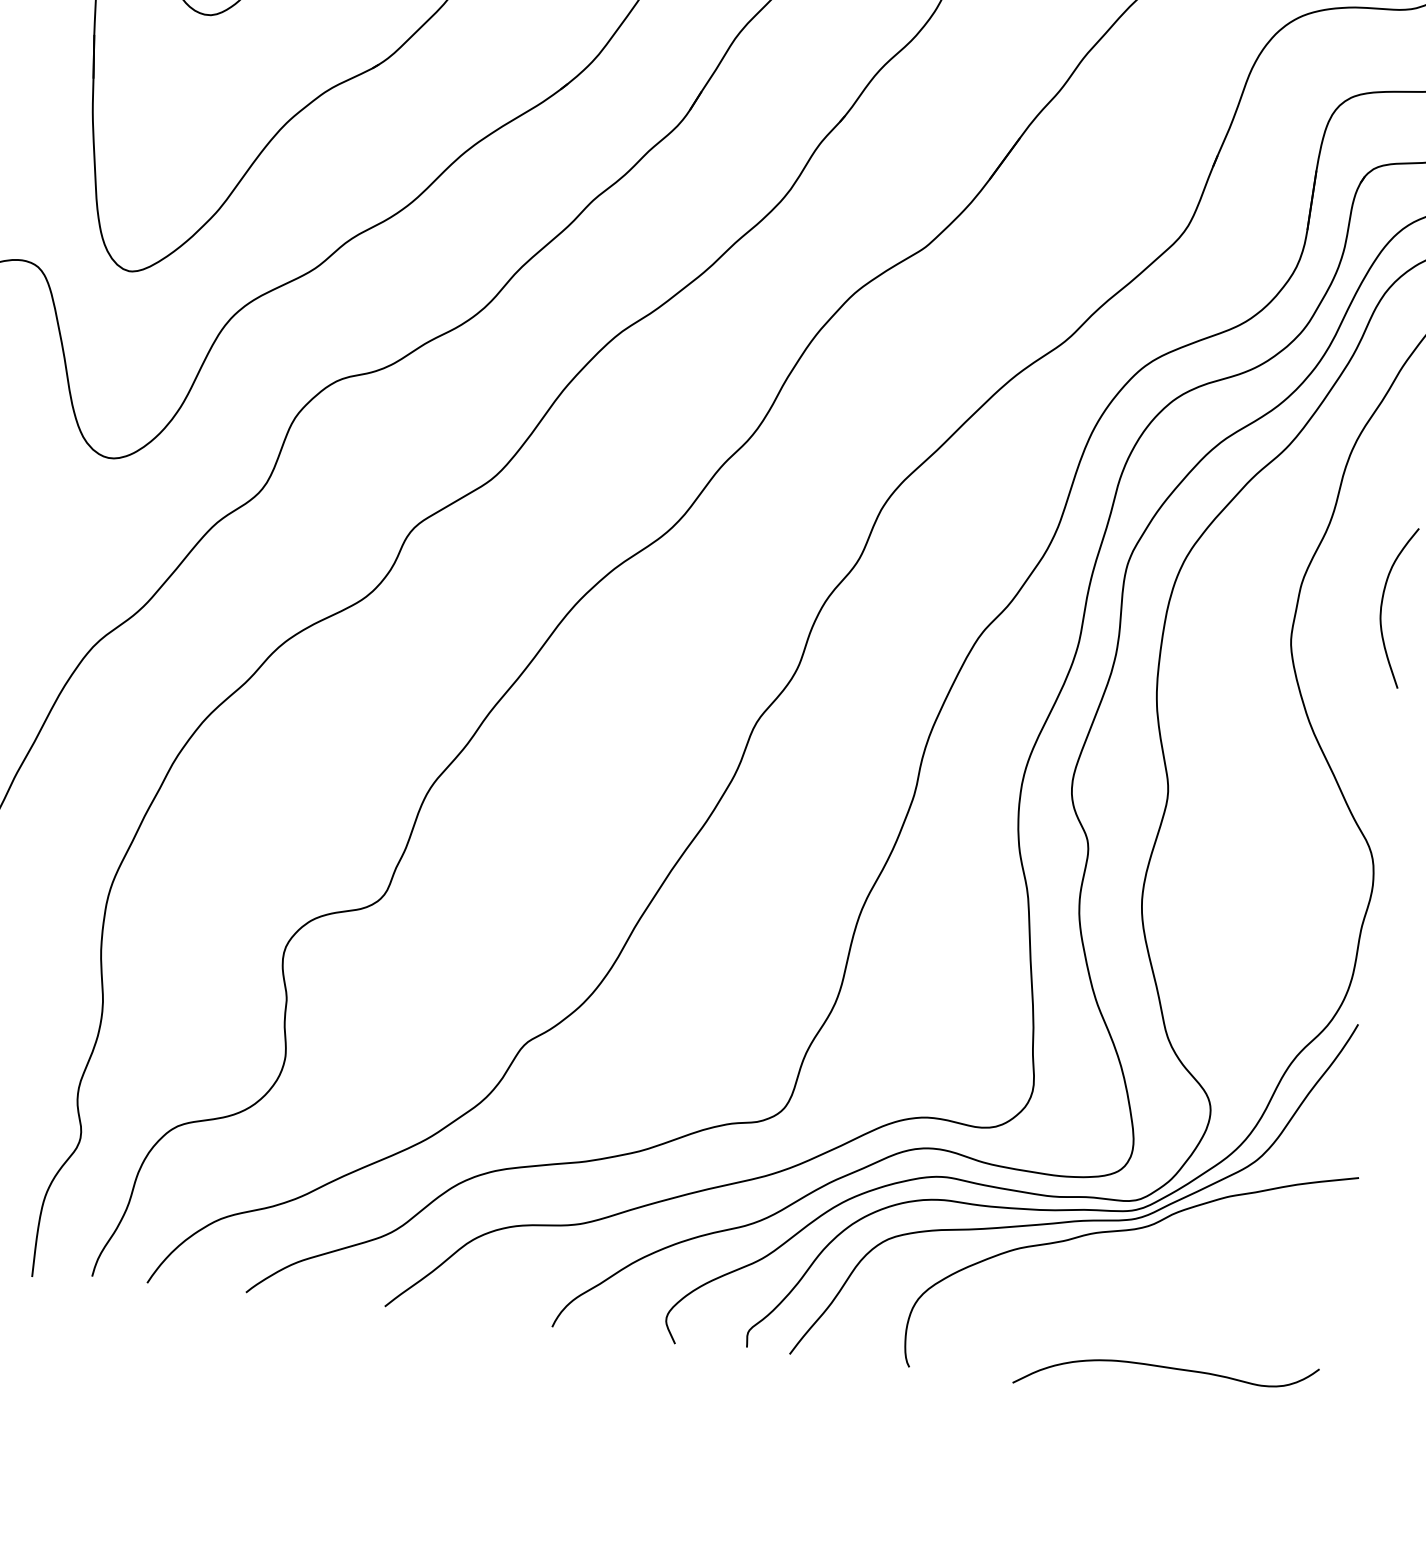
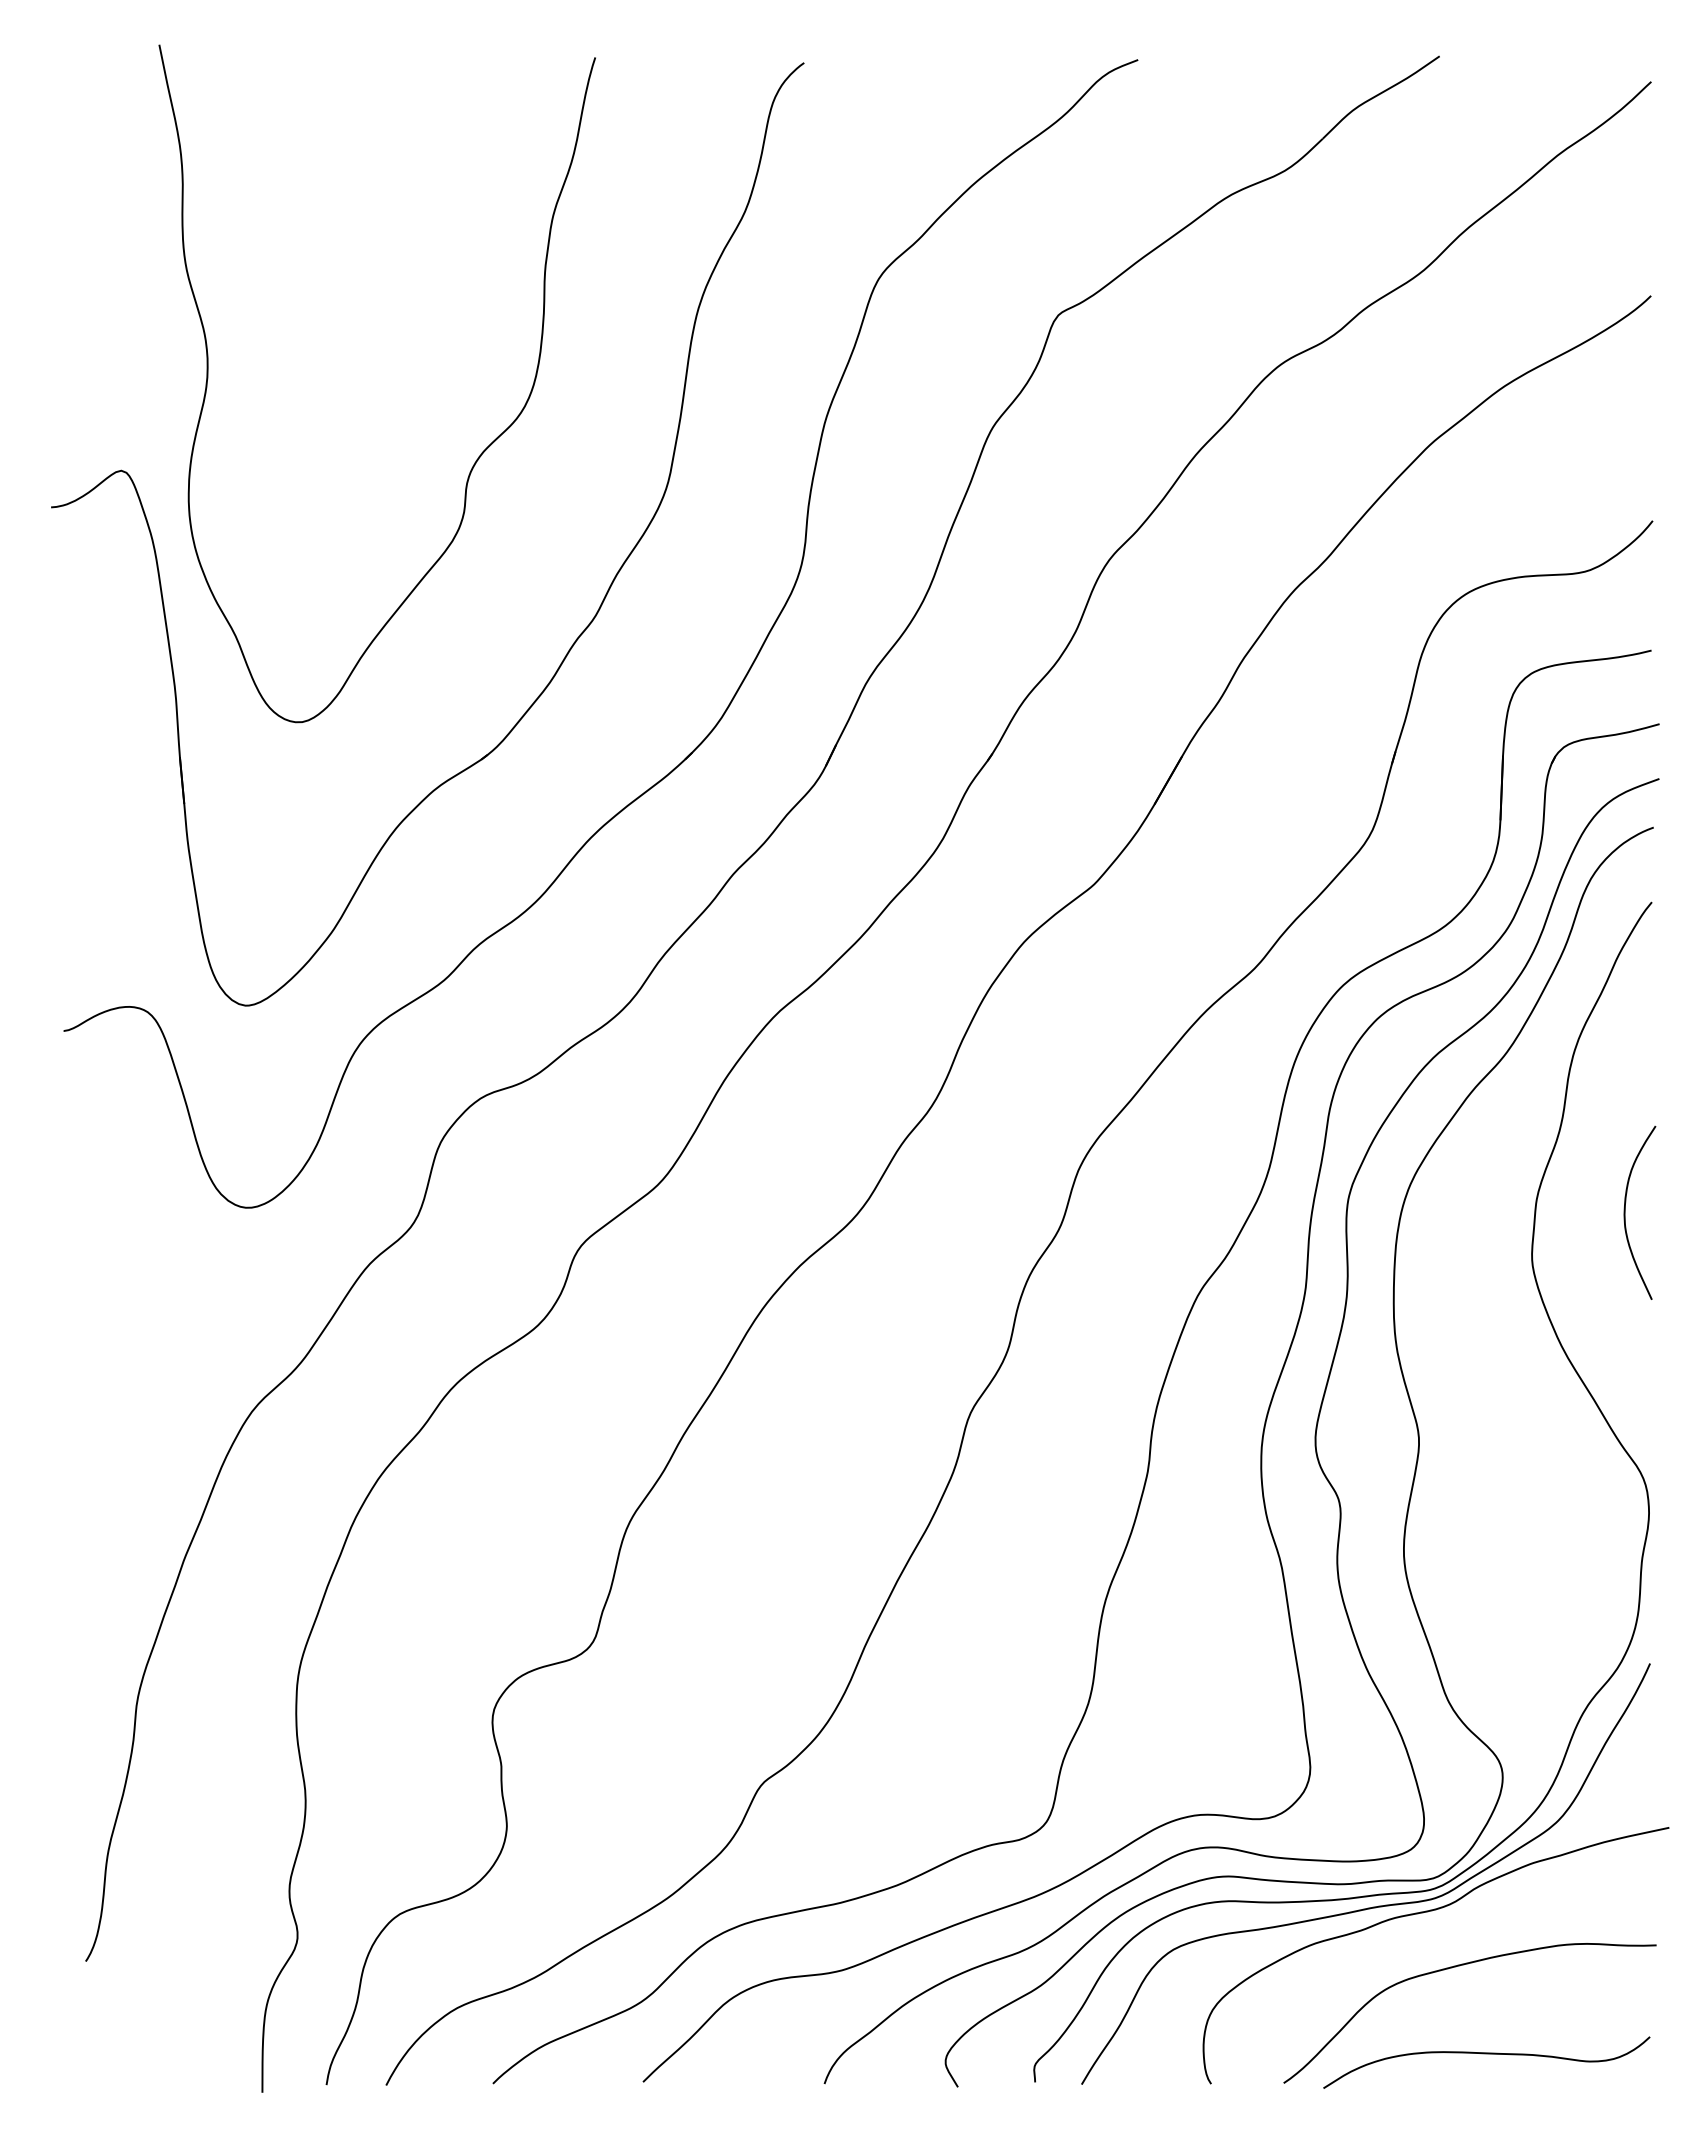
curve: (1150, 1284) -> (1459, 1966), added

